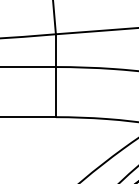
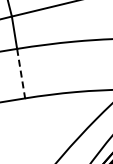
line: (55, 92) -> (20, 74), solid -> dashed

